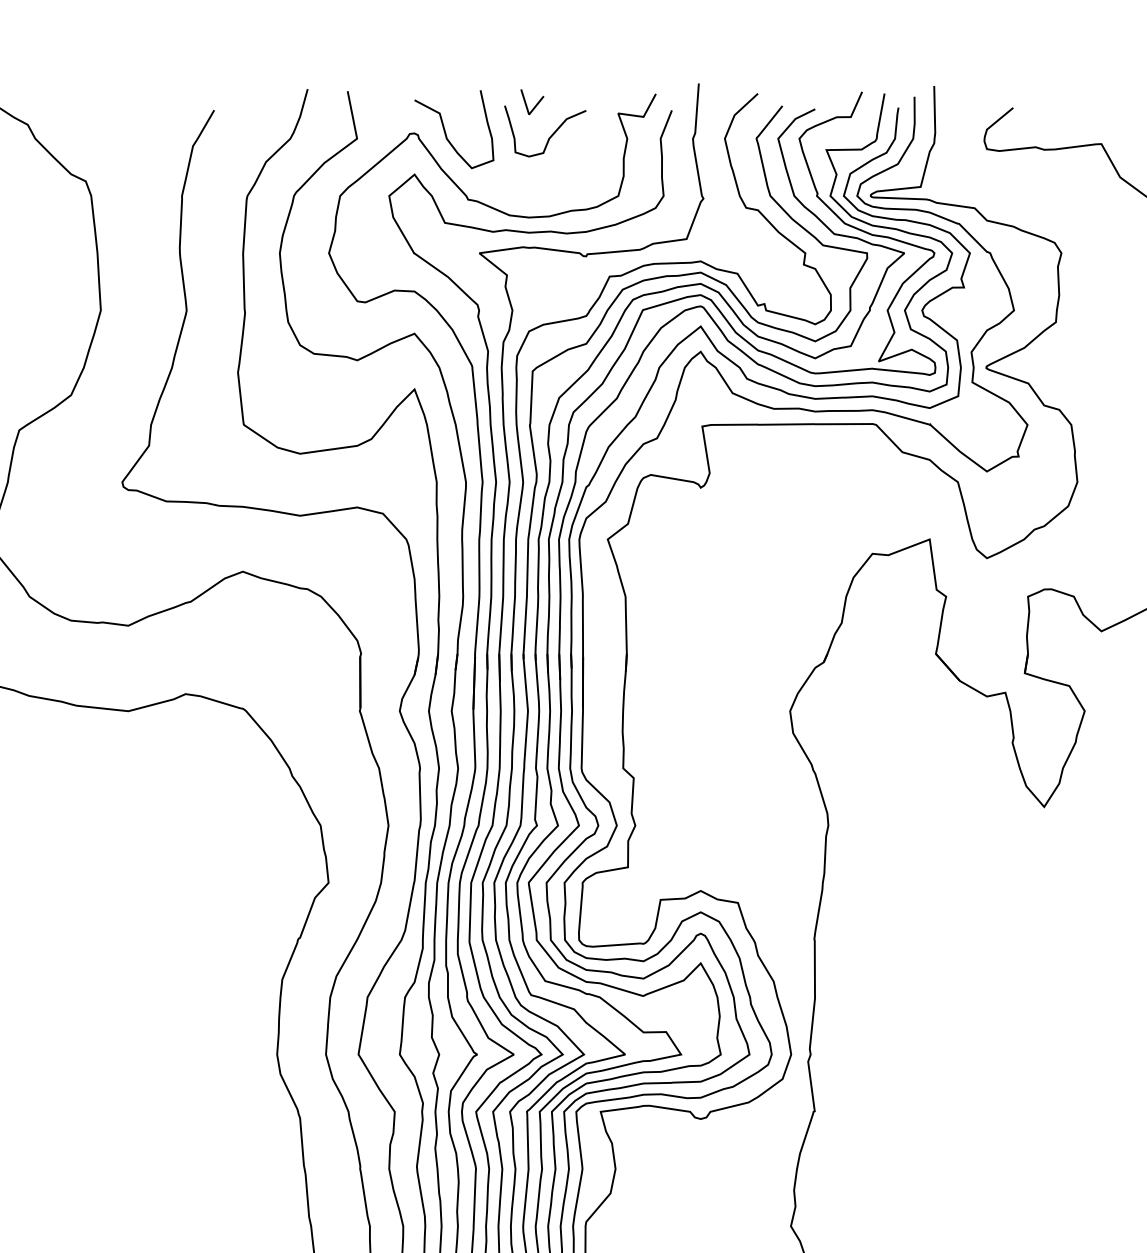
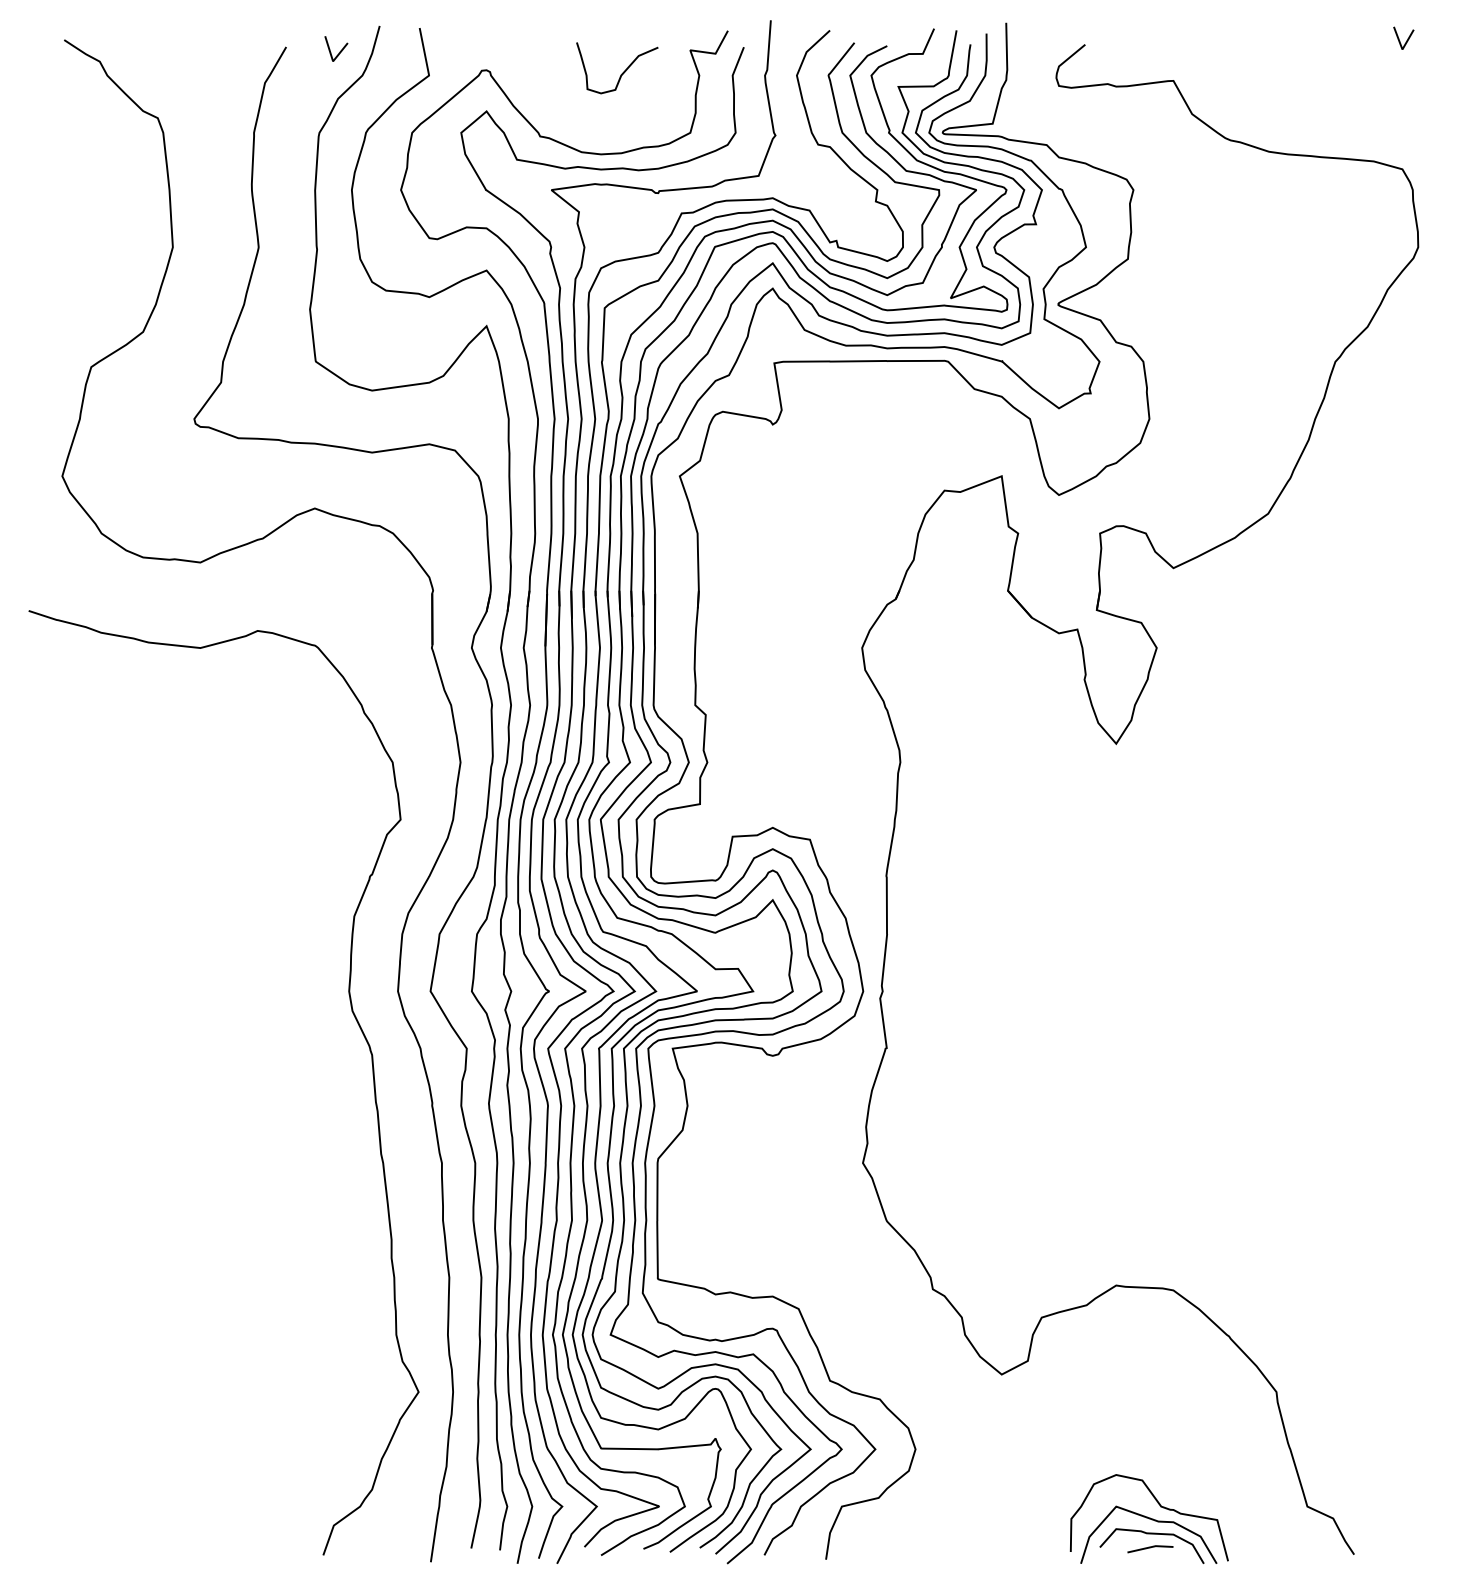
line: (535, 104) -> (339, 51), moved
curve: (446, 132) -> (518, 69), removed

